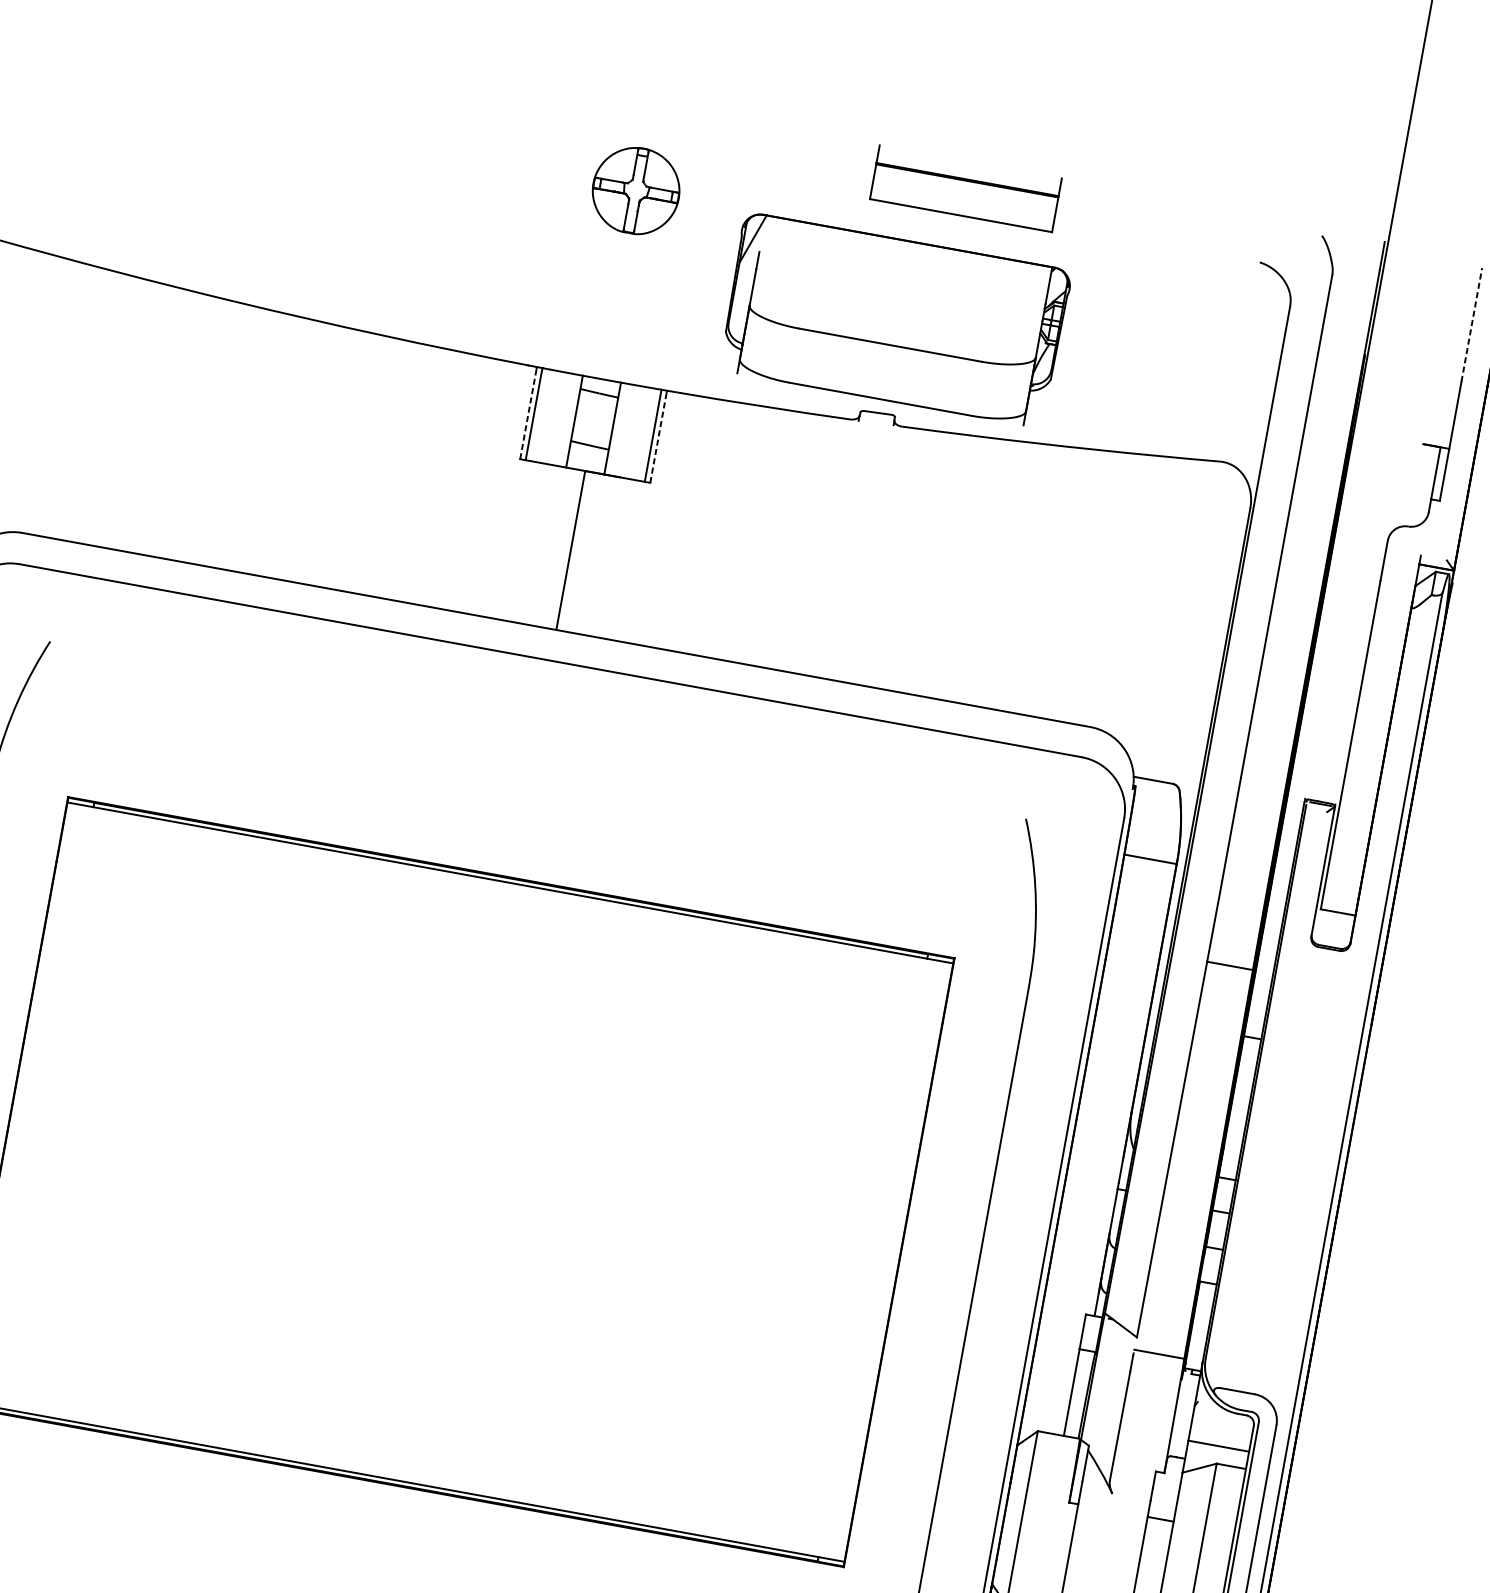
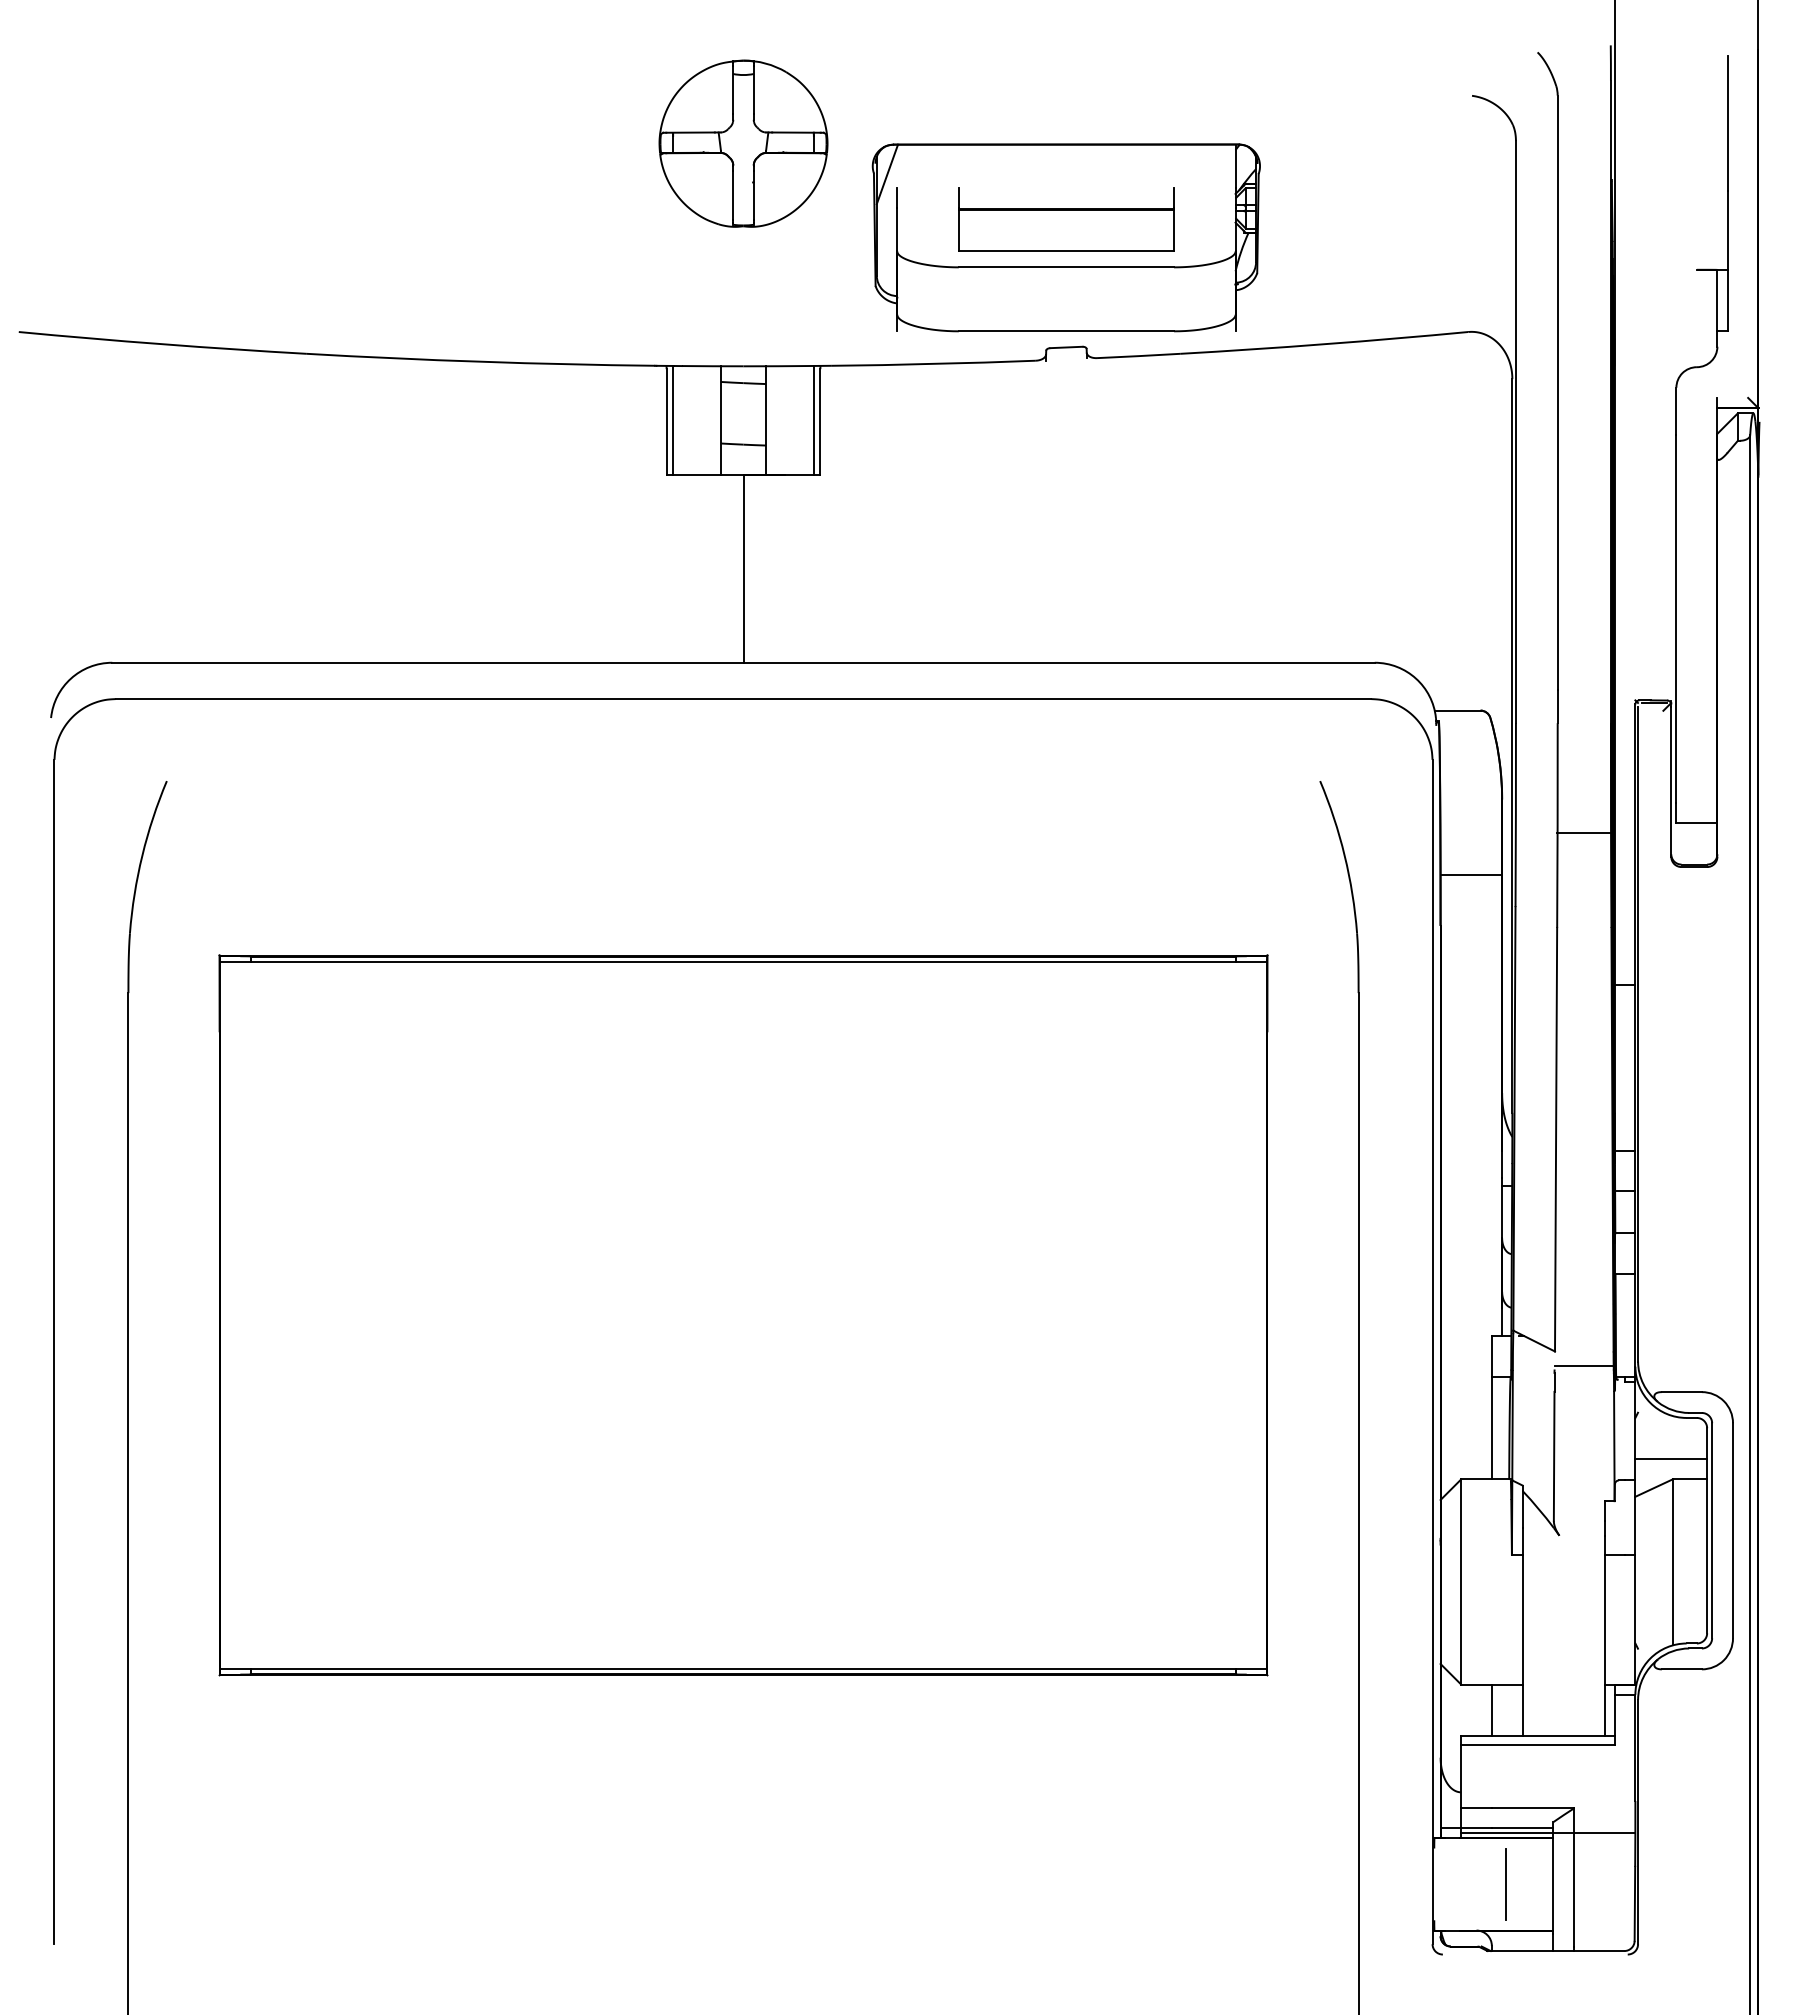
part: (966, 188) -> (1066, 219), moved
part: (636, 190) -> (743, 143), size x1.67
line: (1471, 324) -> (1727, 122), dashed -> solid
line: (528, 414) -> (666, 422), dashed -> solid
line: (658, 438) -> (820, 422), dashed -> solid
line: (1150, 859) -> (1471, 874), moved
line: (1230, 966) -> (1584, 833), moved

